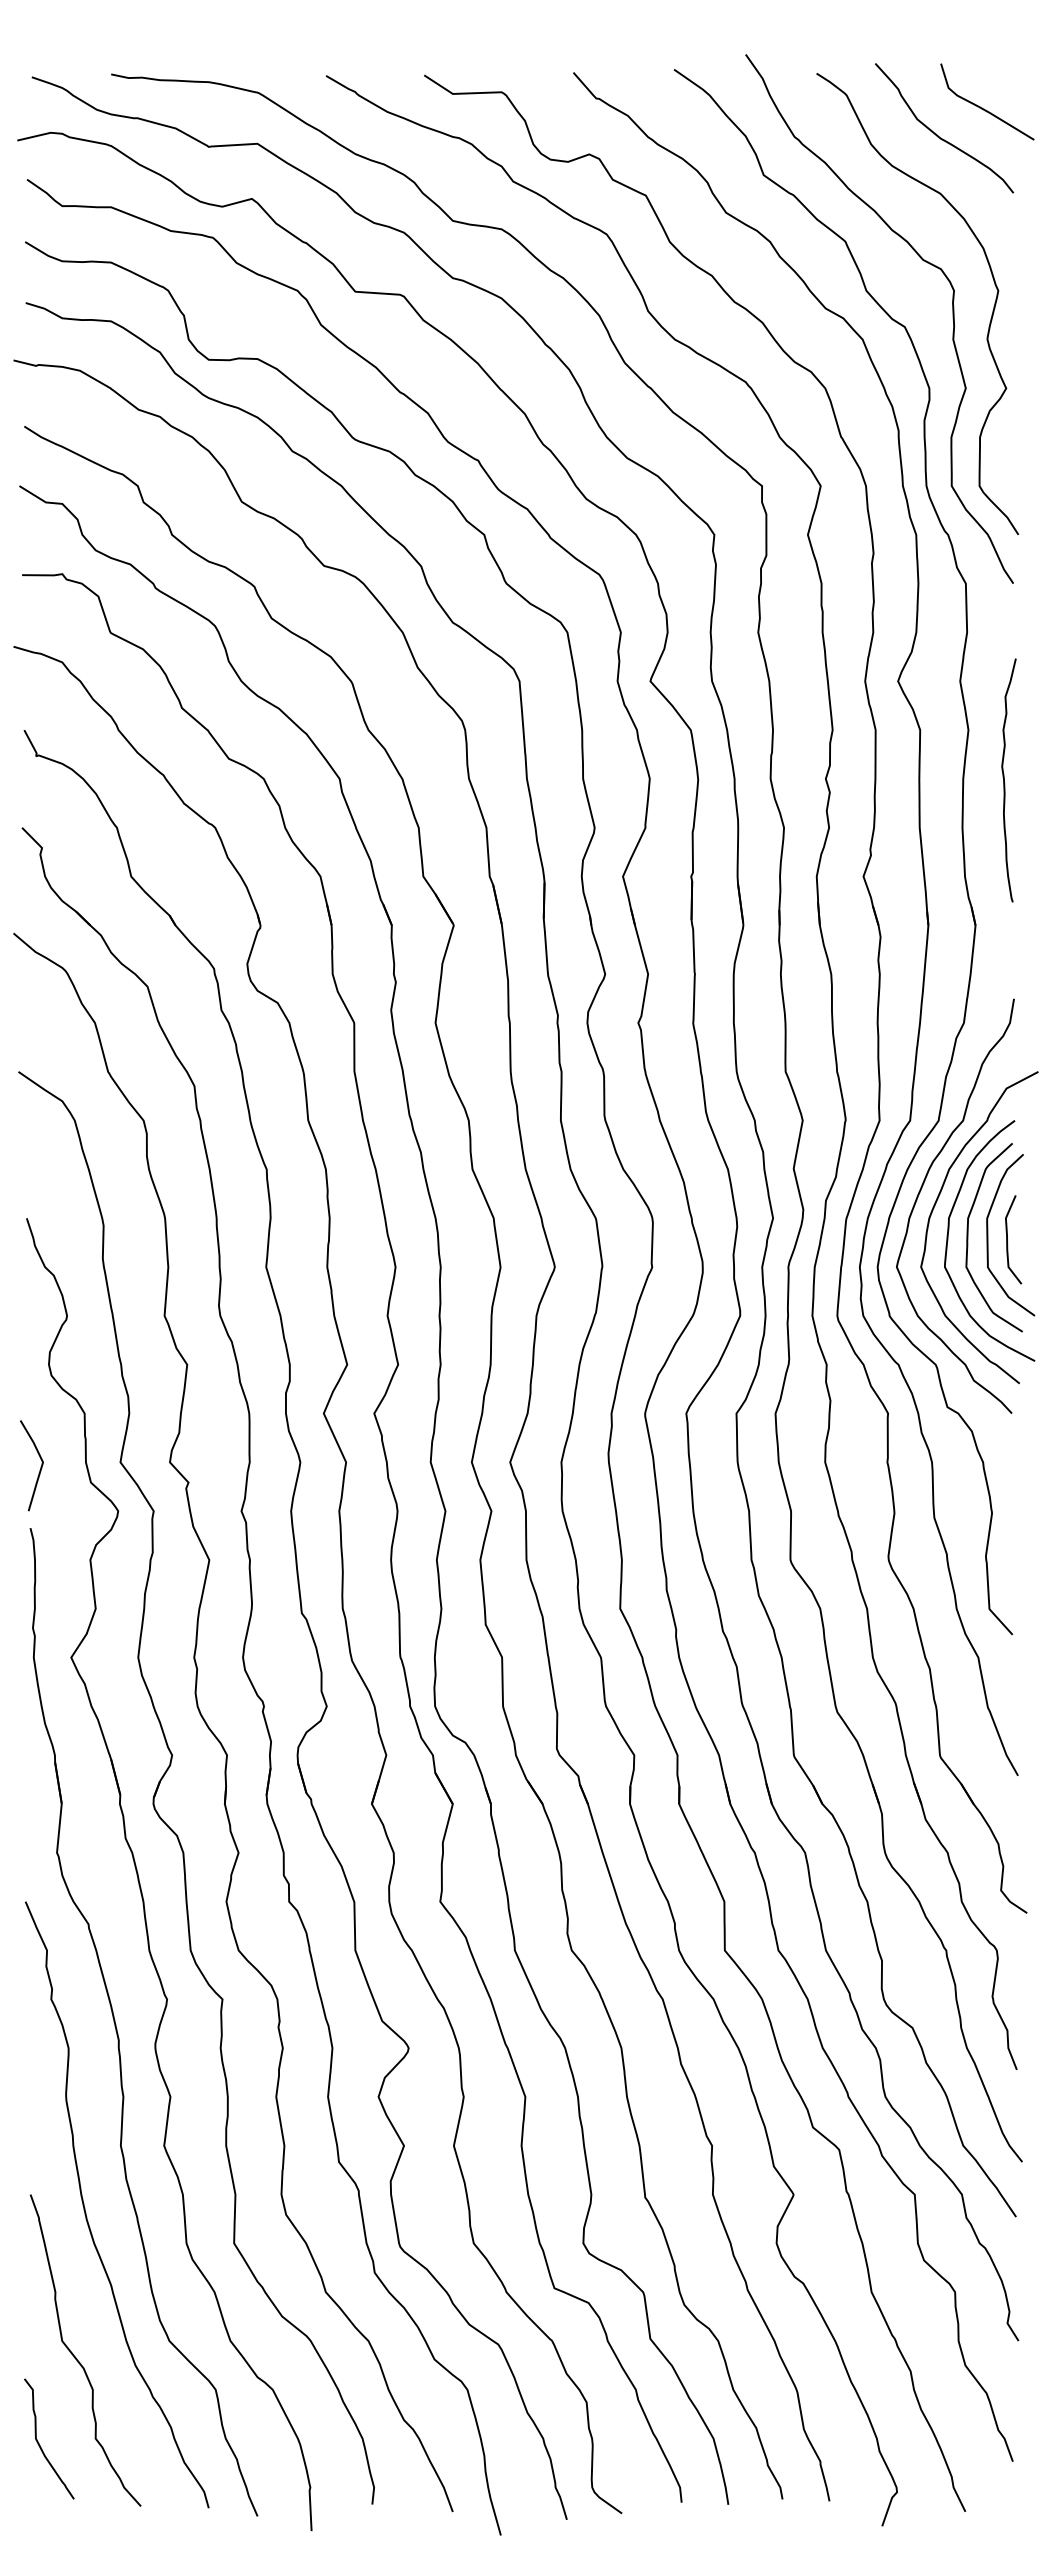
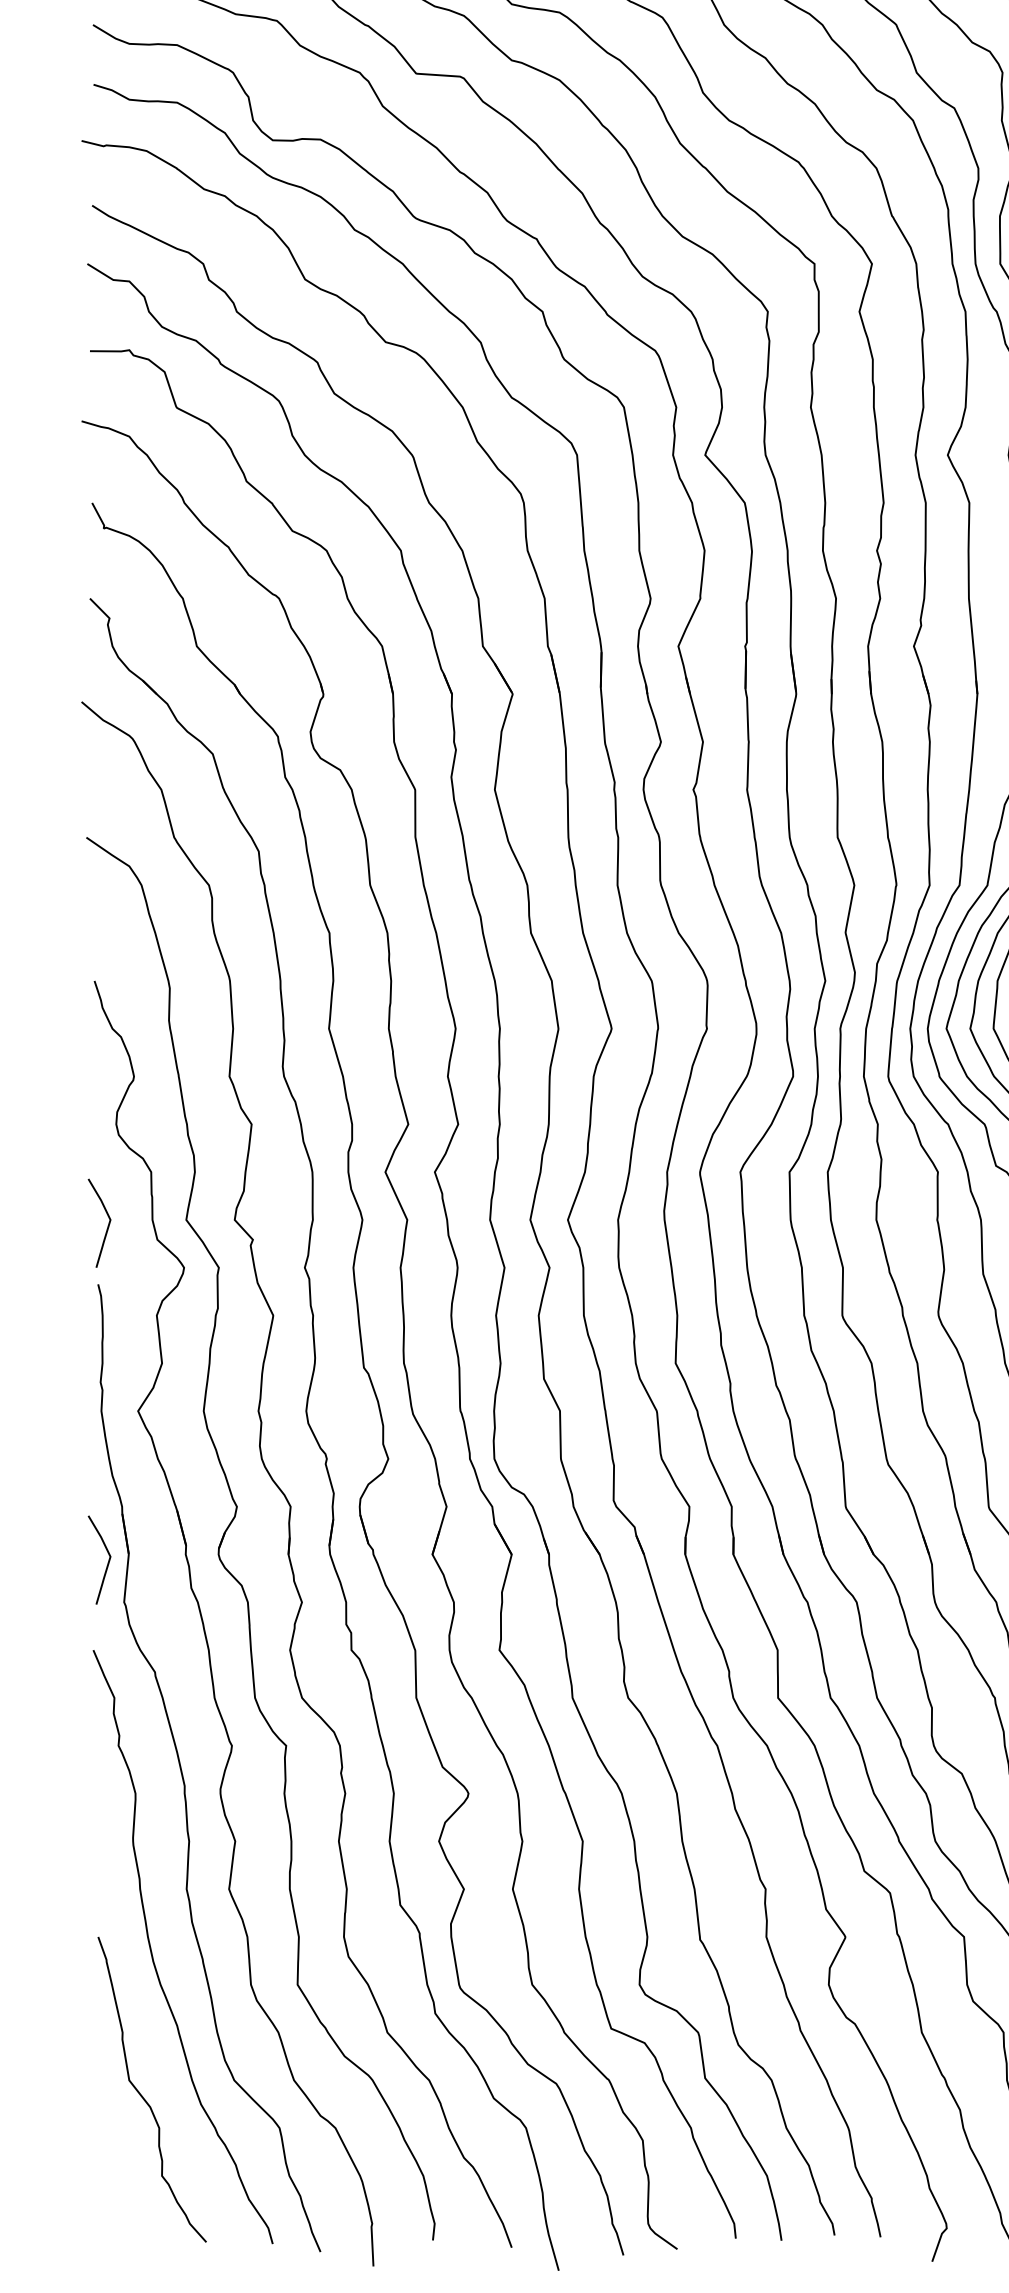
curve: (40, 1810) -> (108, 1560), added
curve: (39, 2443) -> (107, 2180), removed

